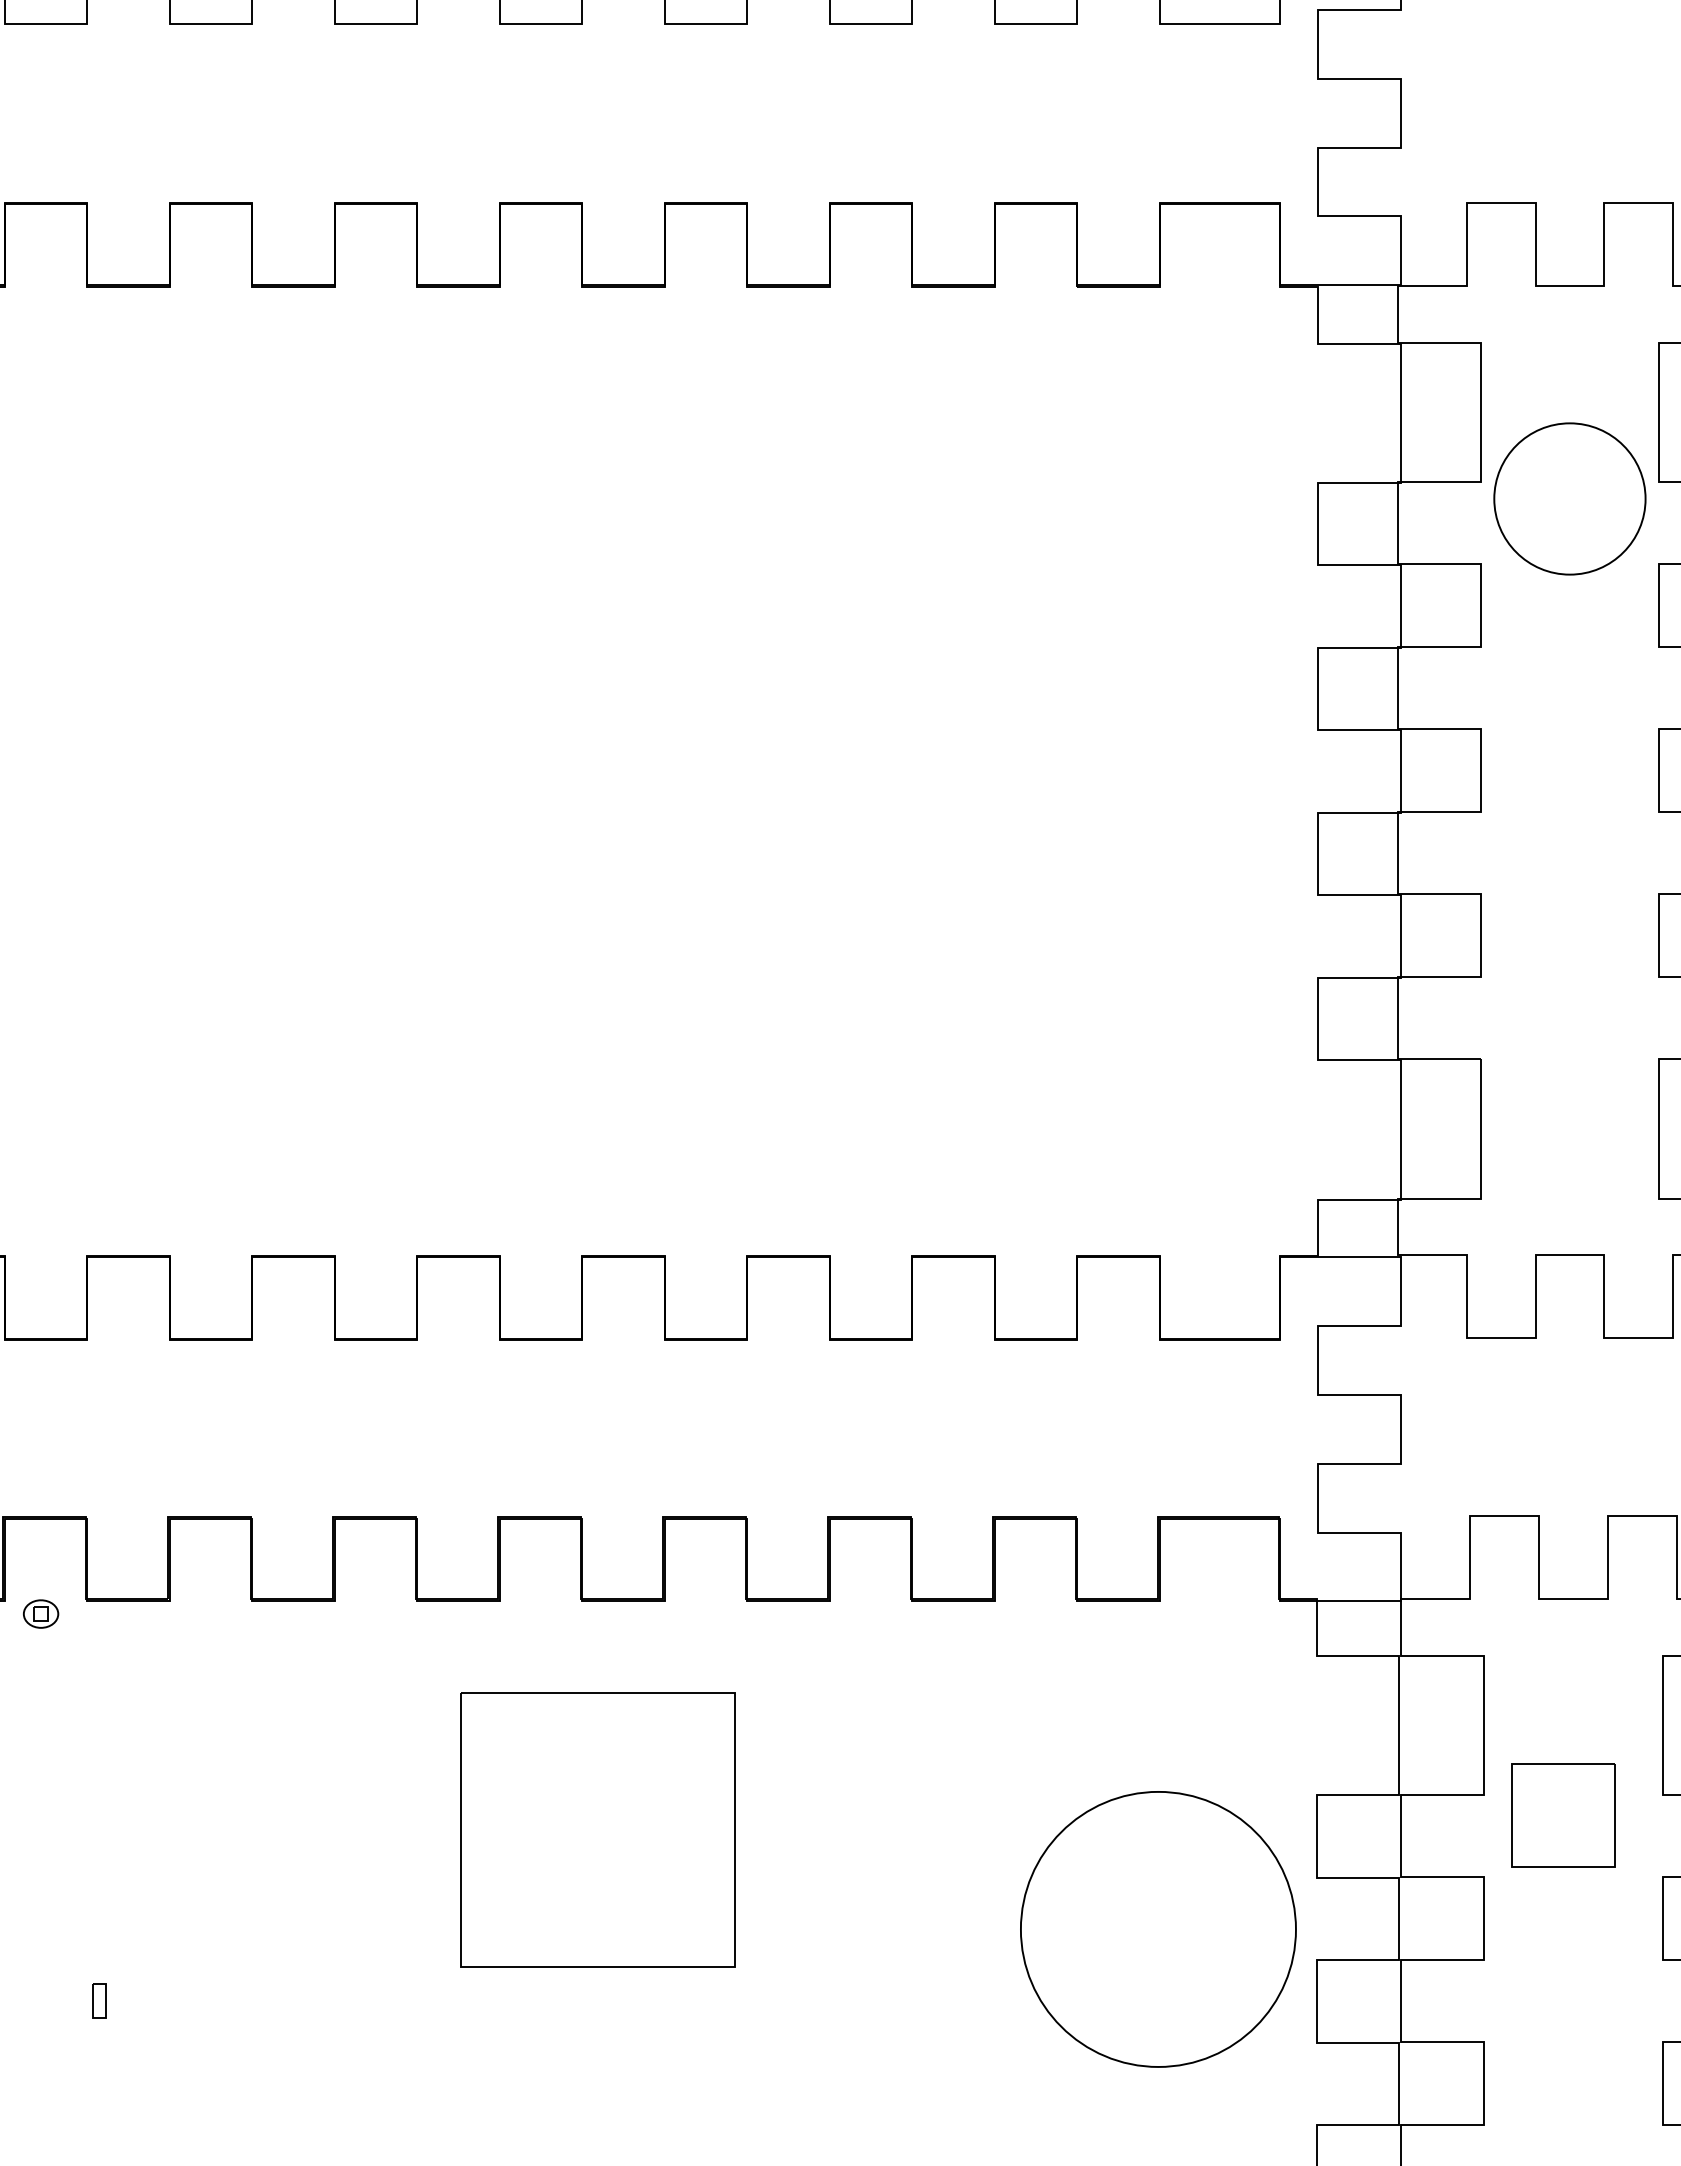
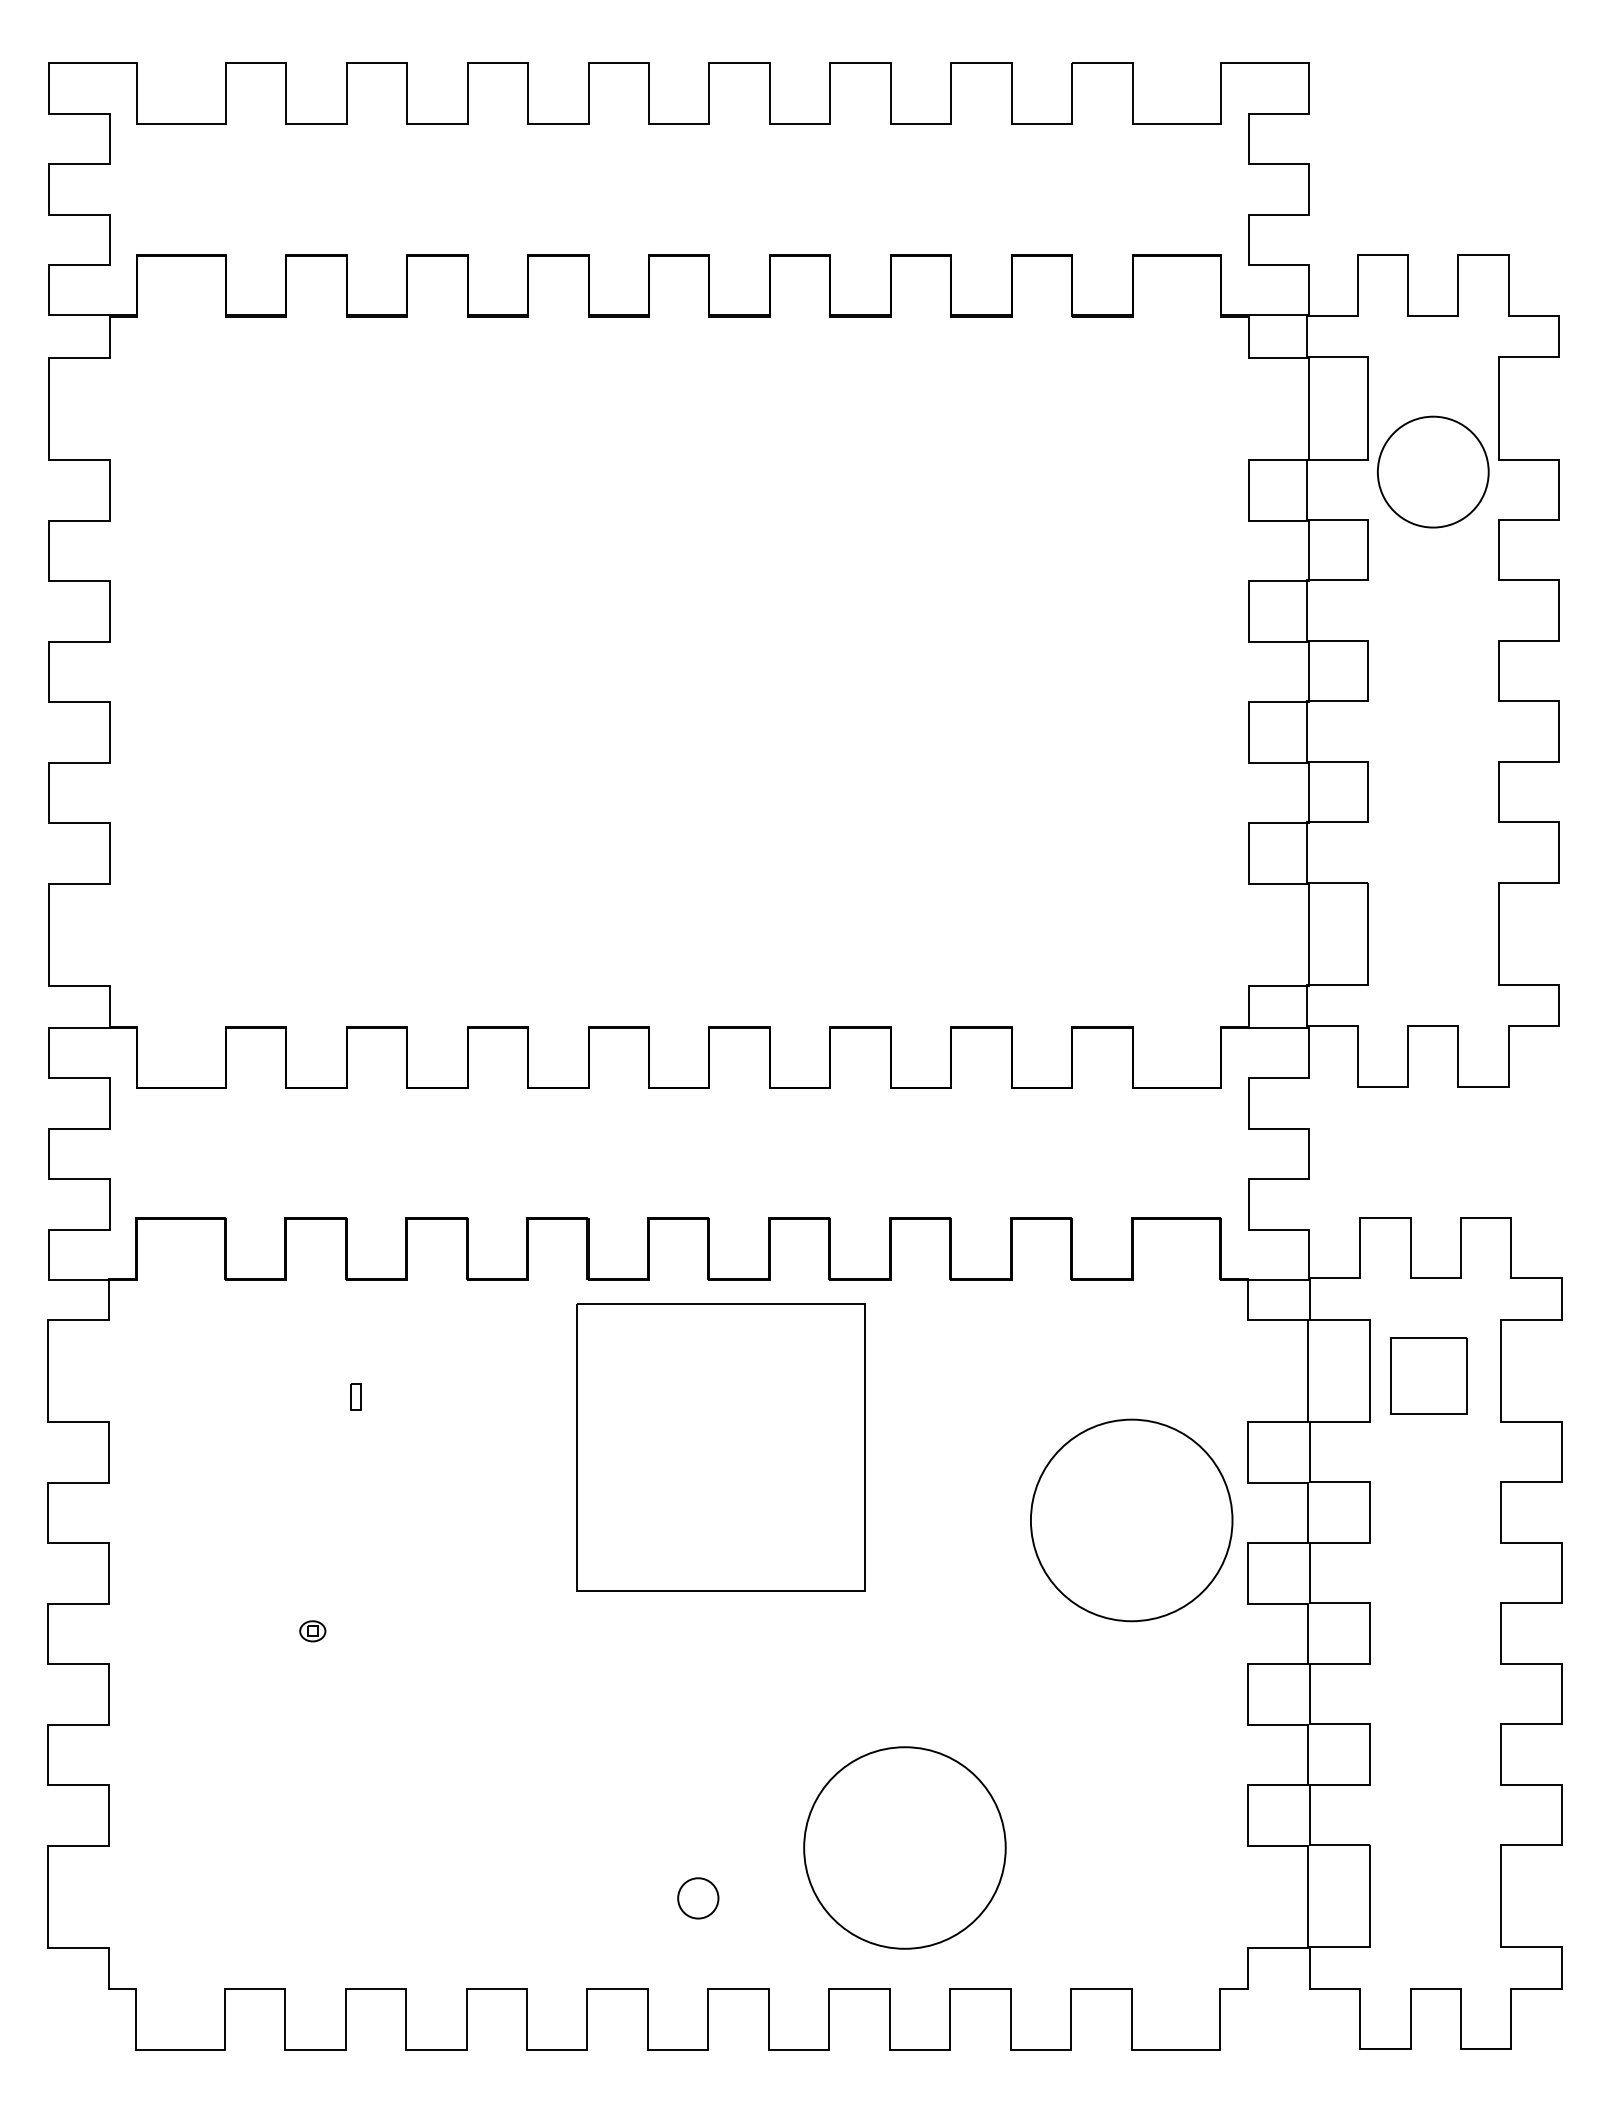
part: (40, 1614) -> (312, 1631), moved
part: (1563, 1814) -> (1428, 1375), moved
part: (597, 1829) -> (720, 1447), size x1.43
part: (99, 2000) -> (355, 1396), moved

